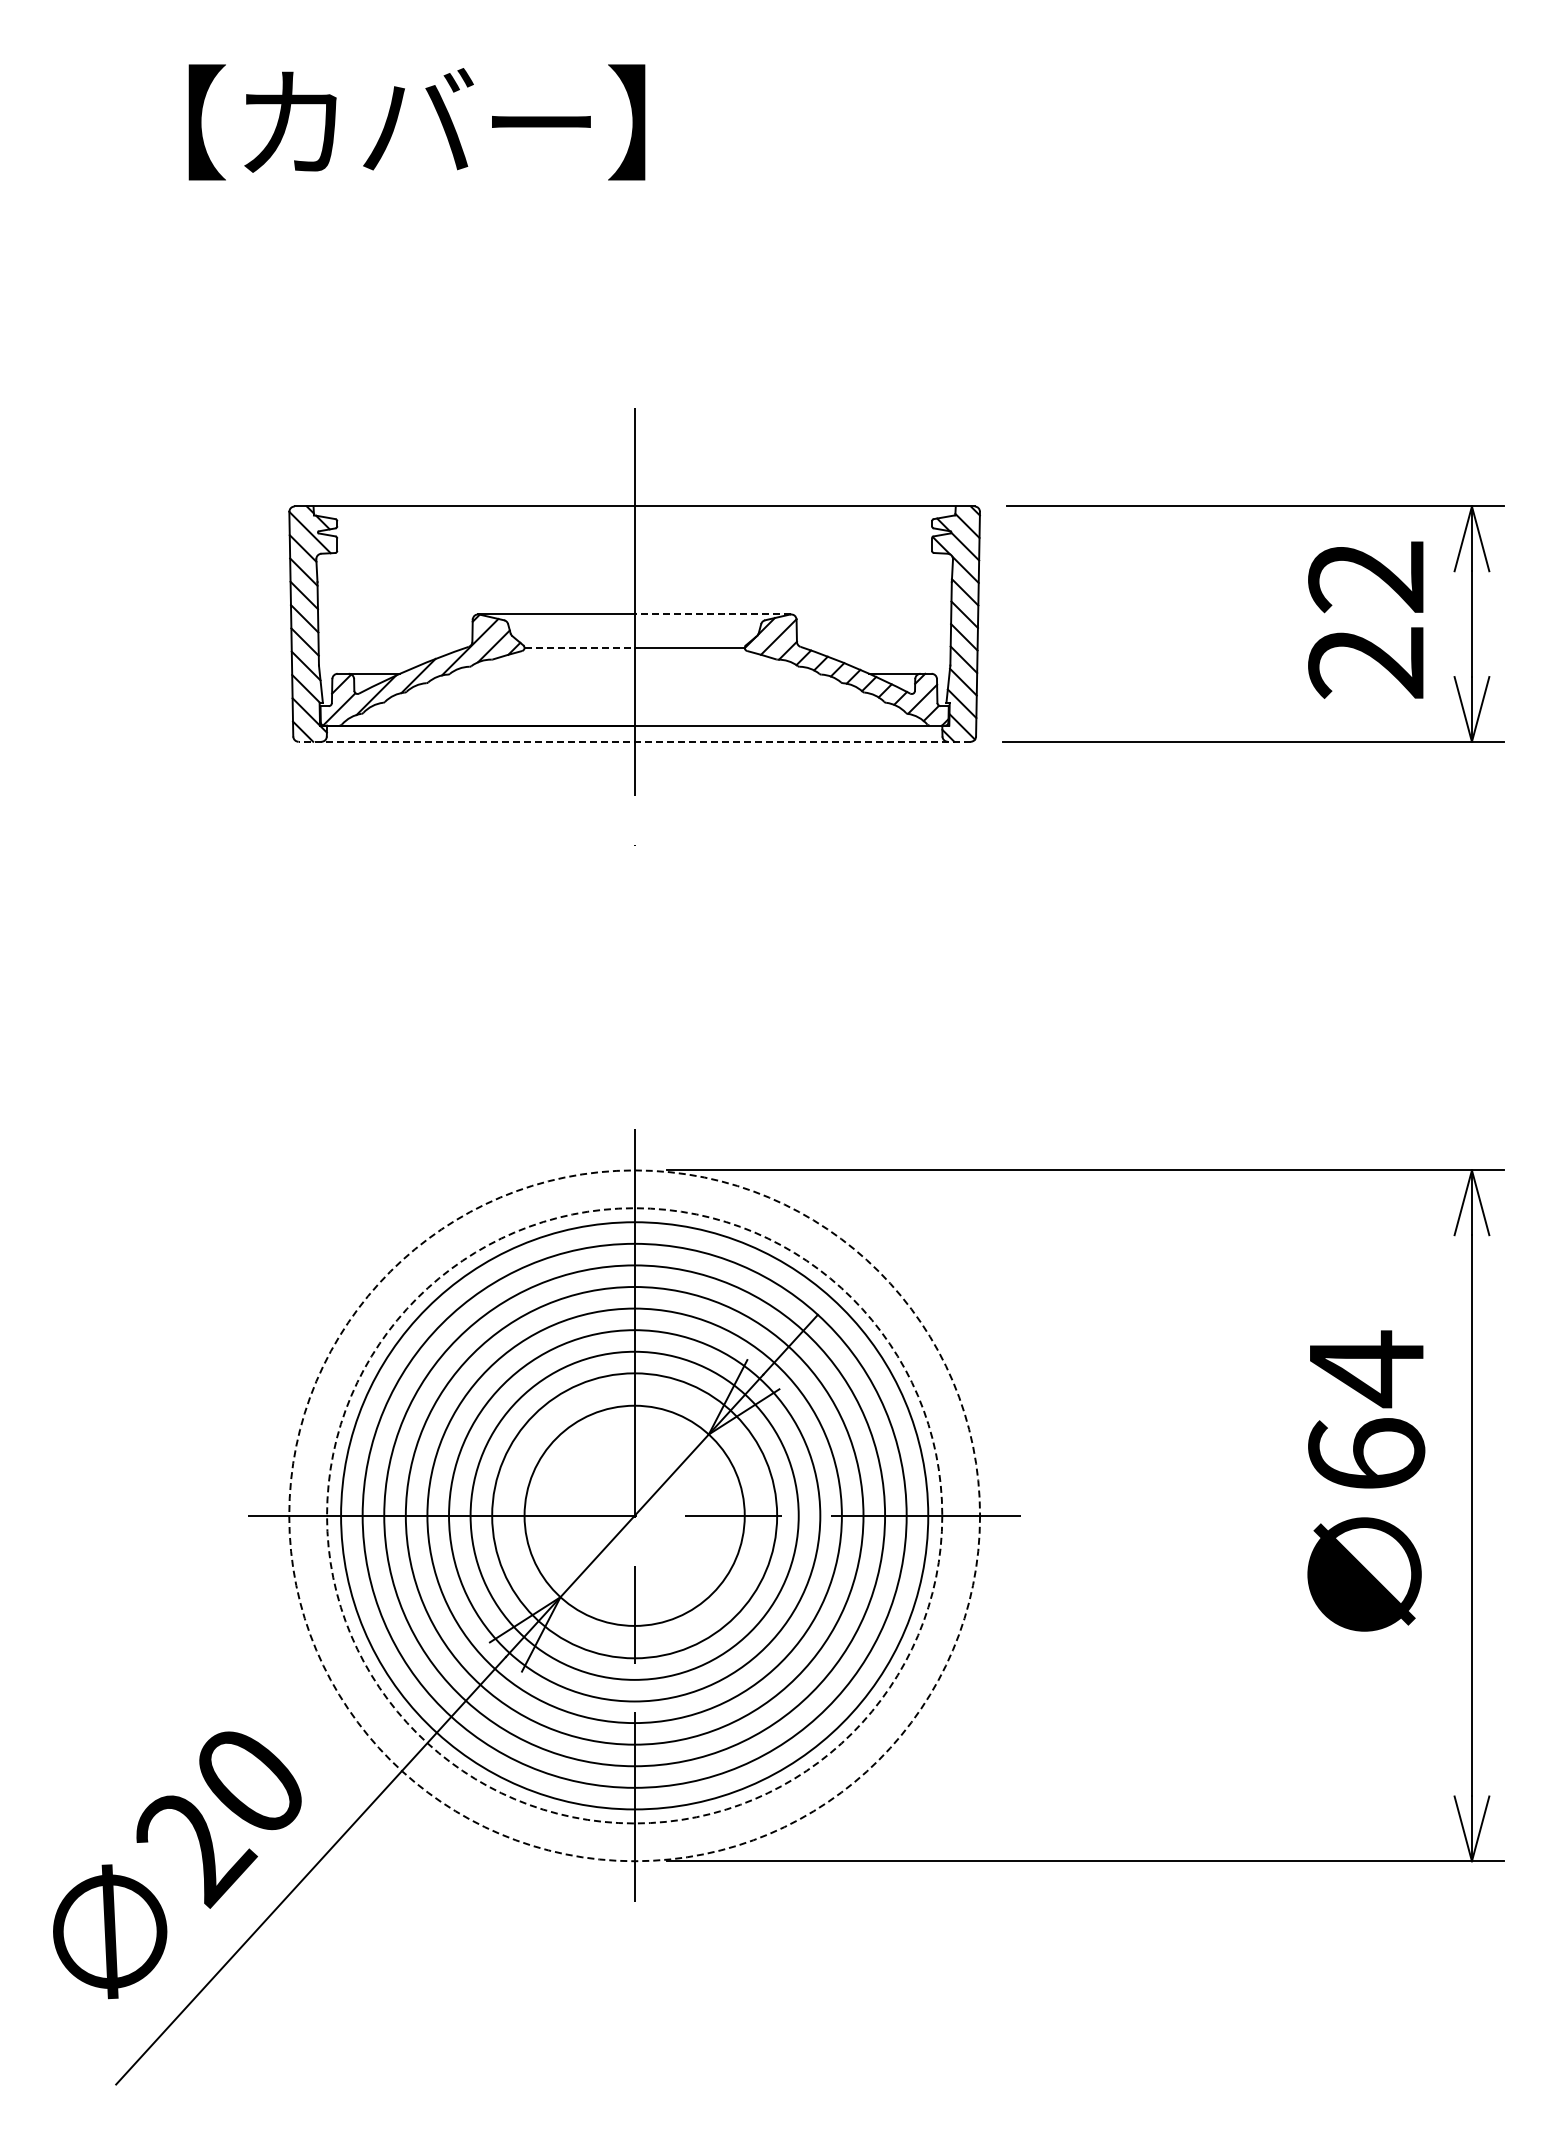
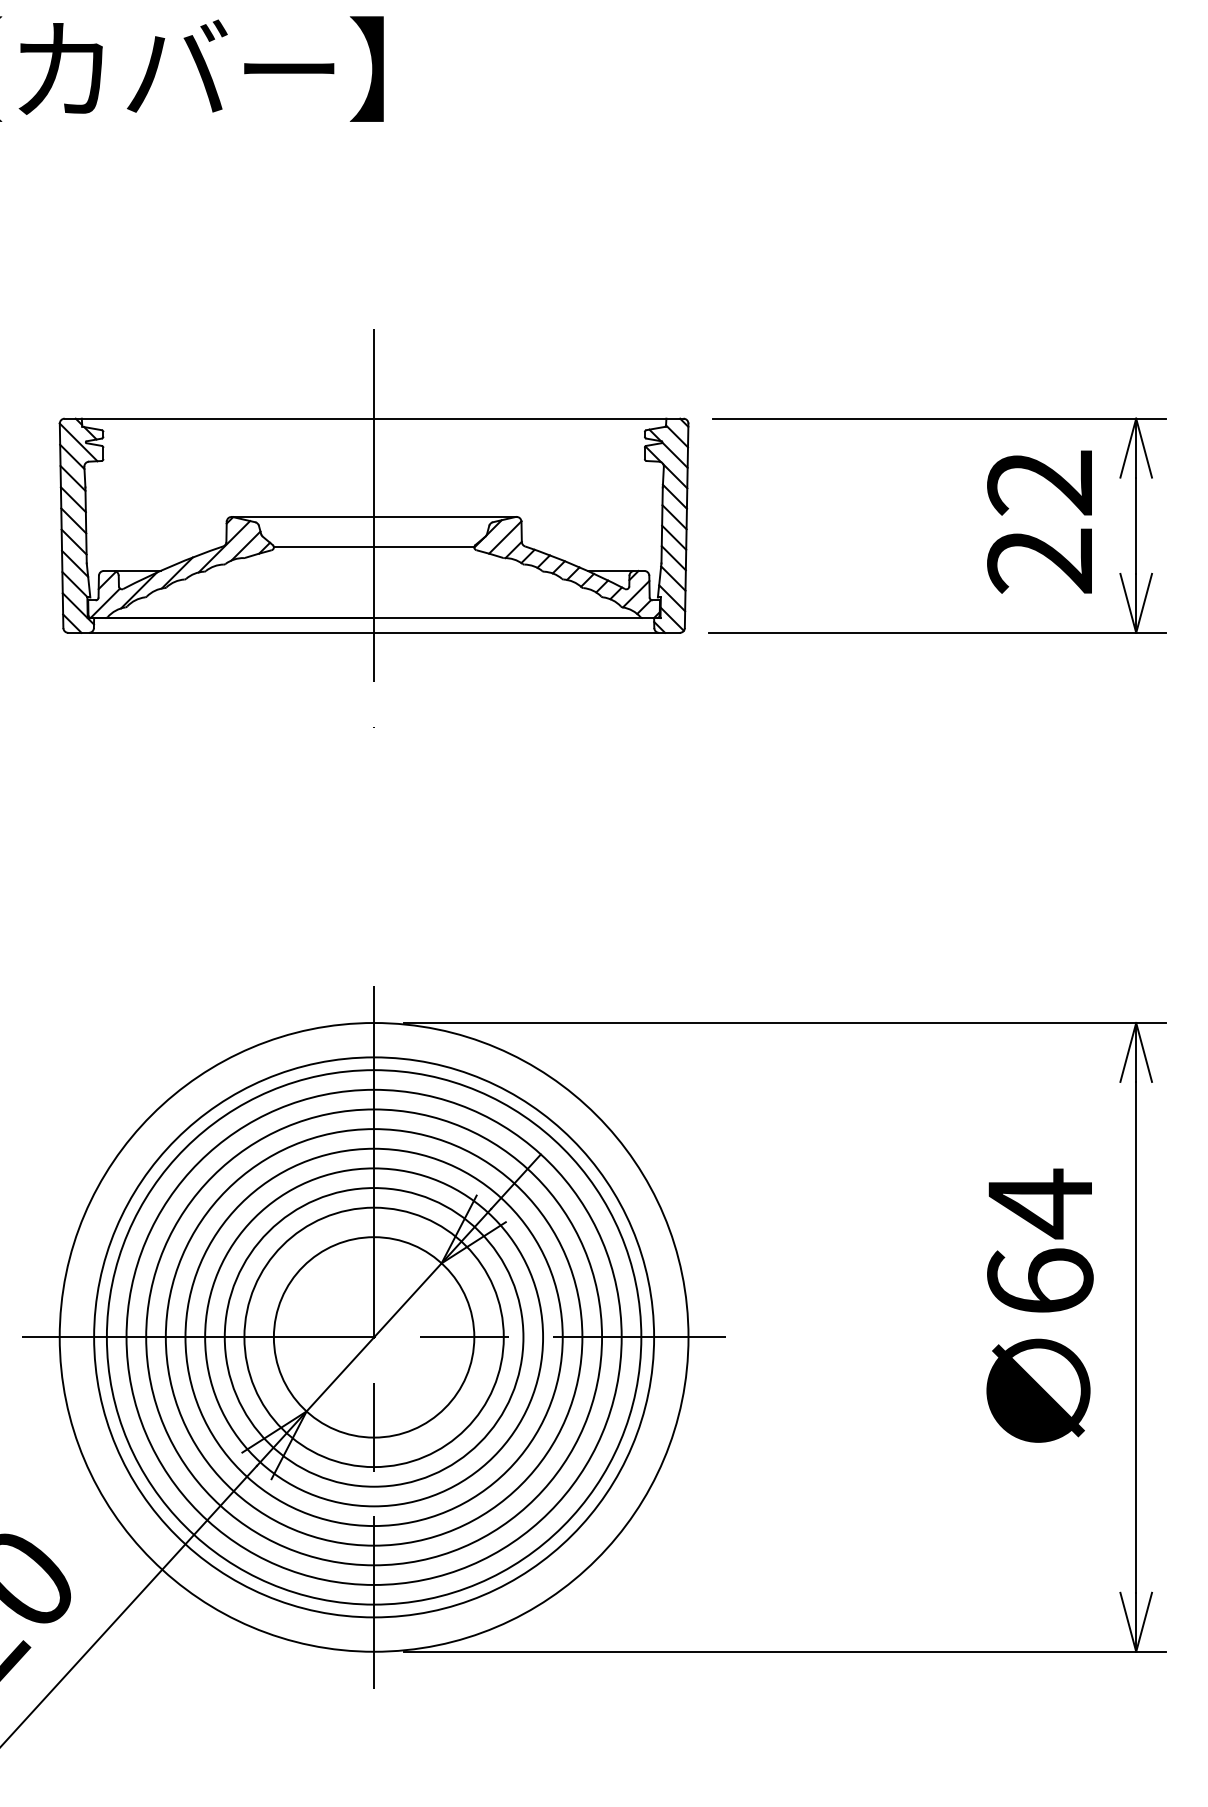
line: (712, 614) -> (444, 516), dashed -> solid
line: (580, 647) -> (324, 547), dashed -> solid
line: (634, 741) -> (373, 632), dashed -> solid
circle: (634, 1515) -> (373, 1337), dashed -> solid
circle: (634, 1515) -> (373, 1337), dashed -> solid

